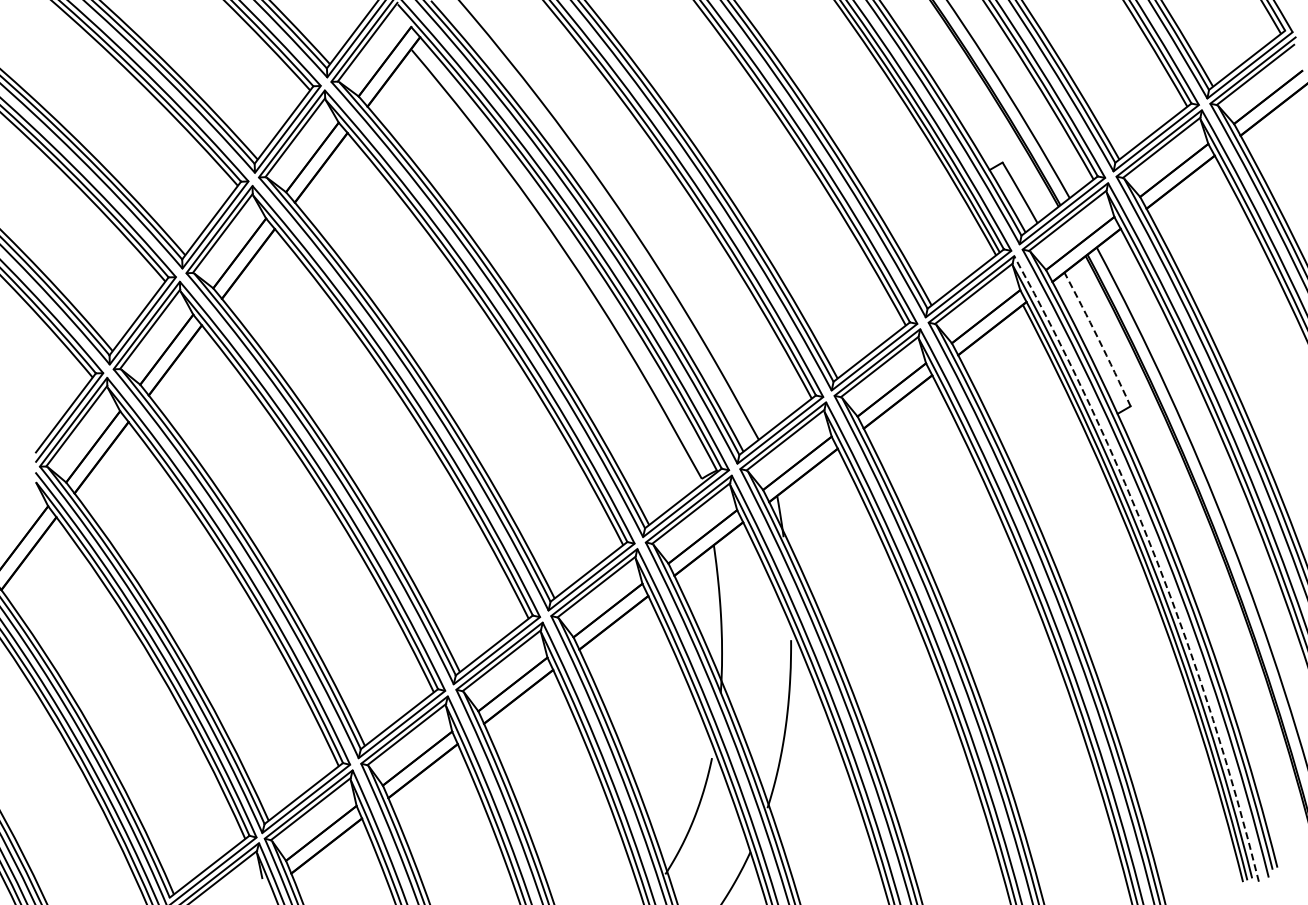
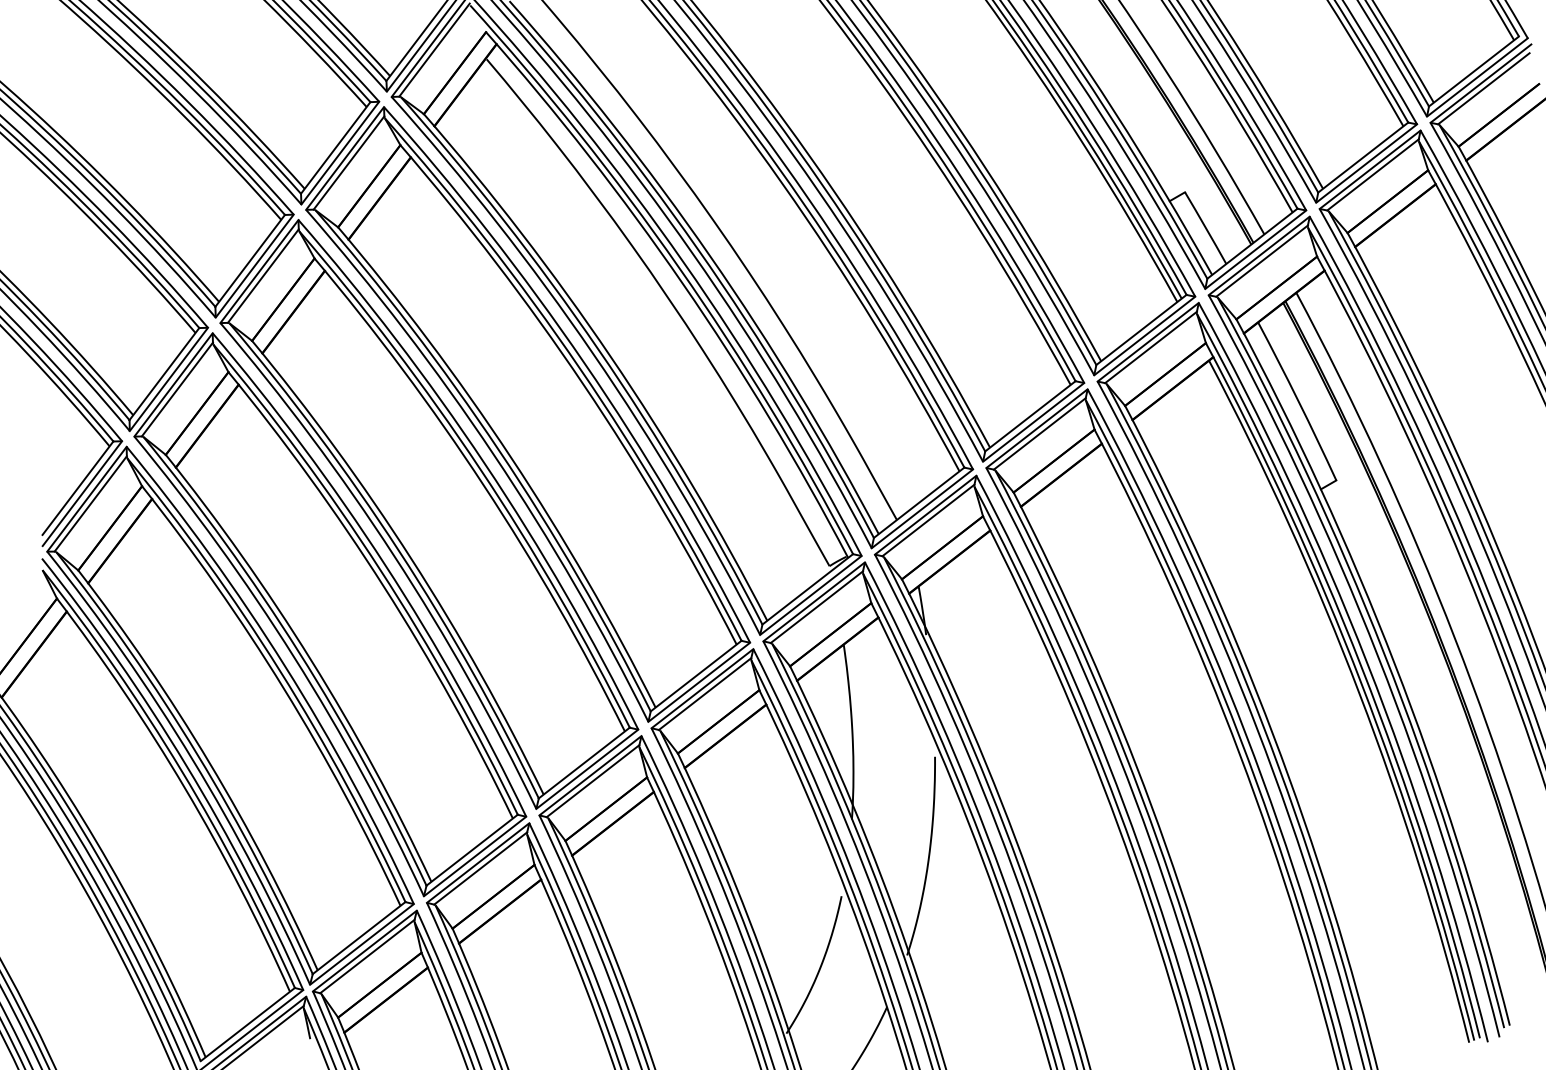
arc: (1098, 339) -> (1298, 401), dashed -> solid
arc: (1156, 561) -> (1366, 663), dashed -> solid

